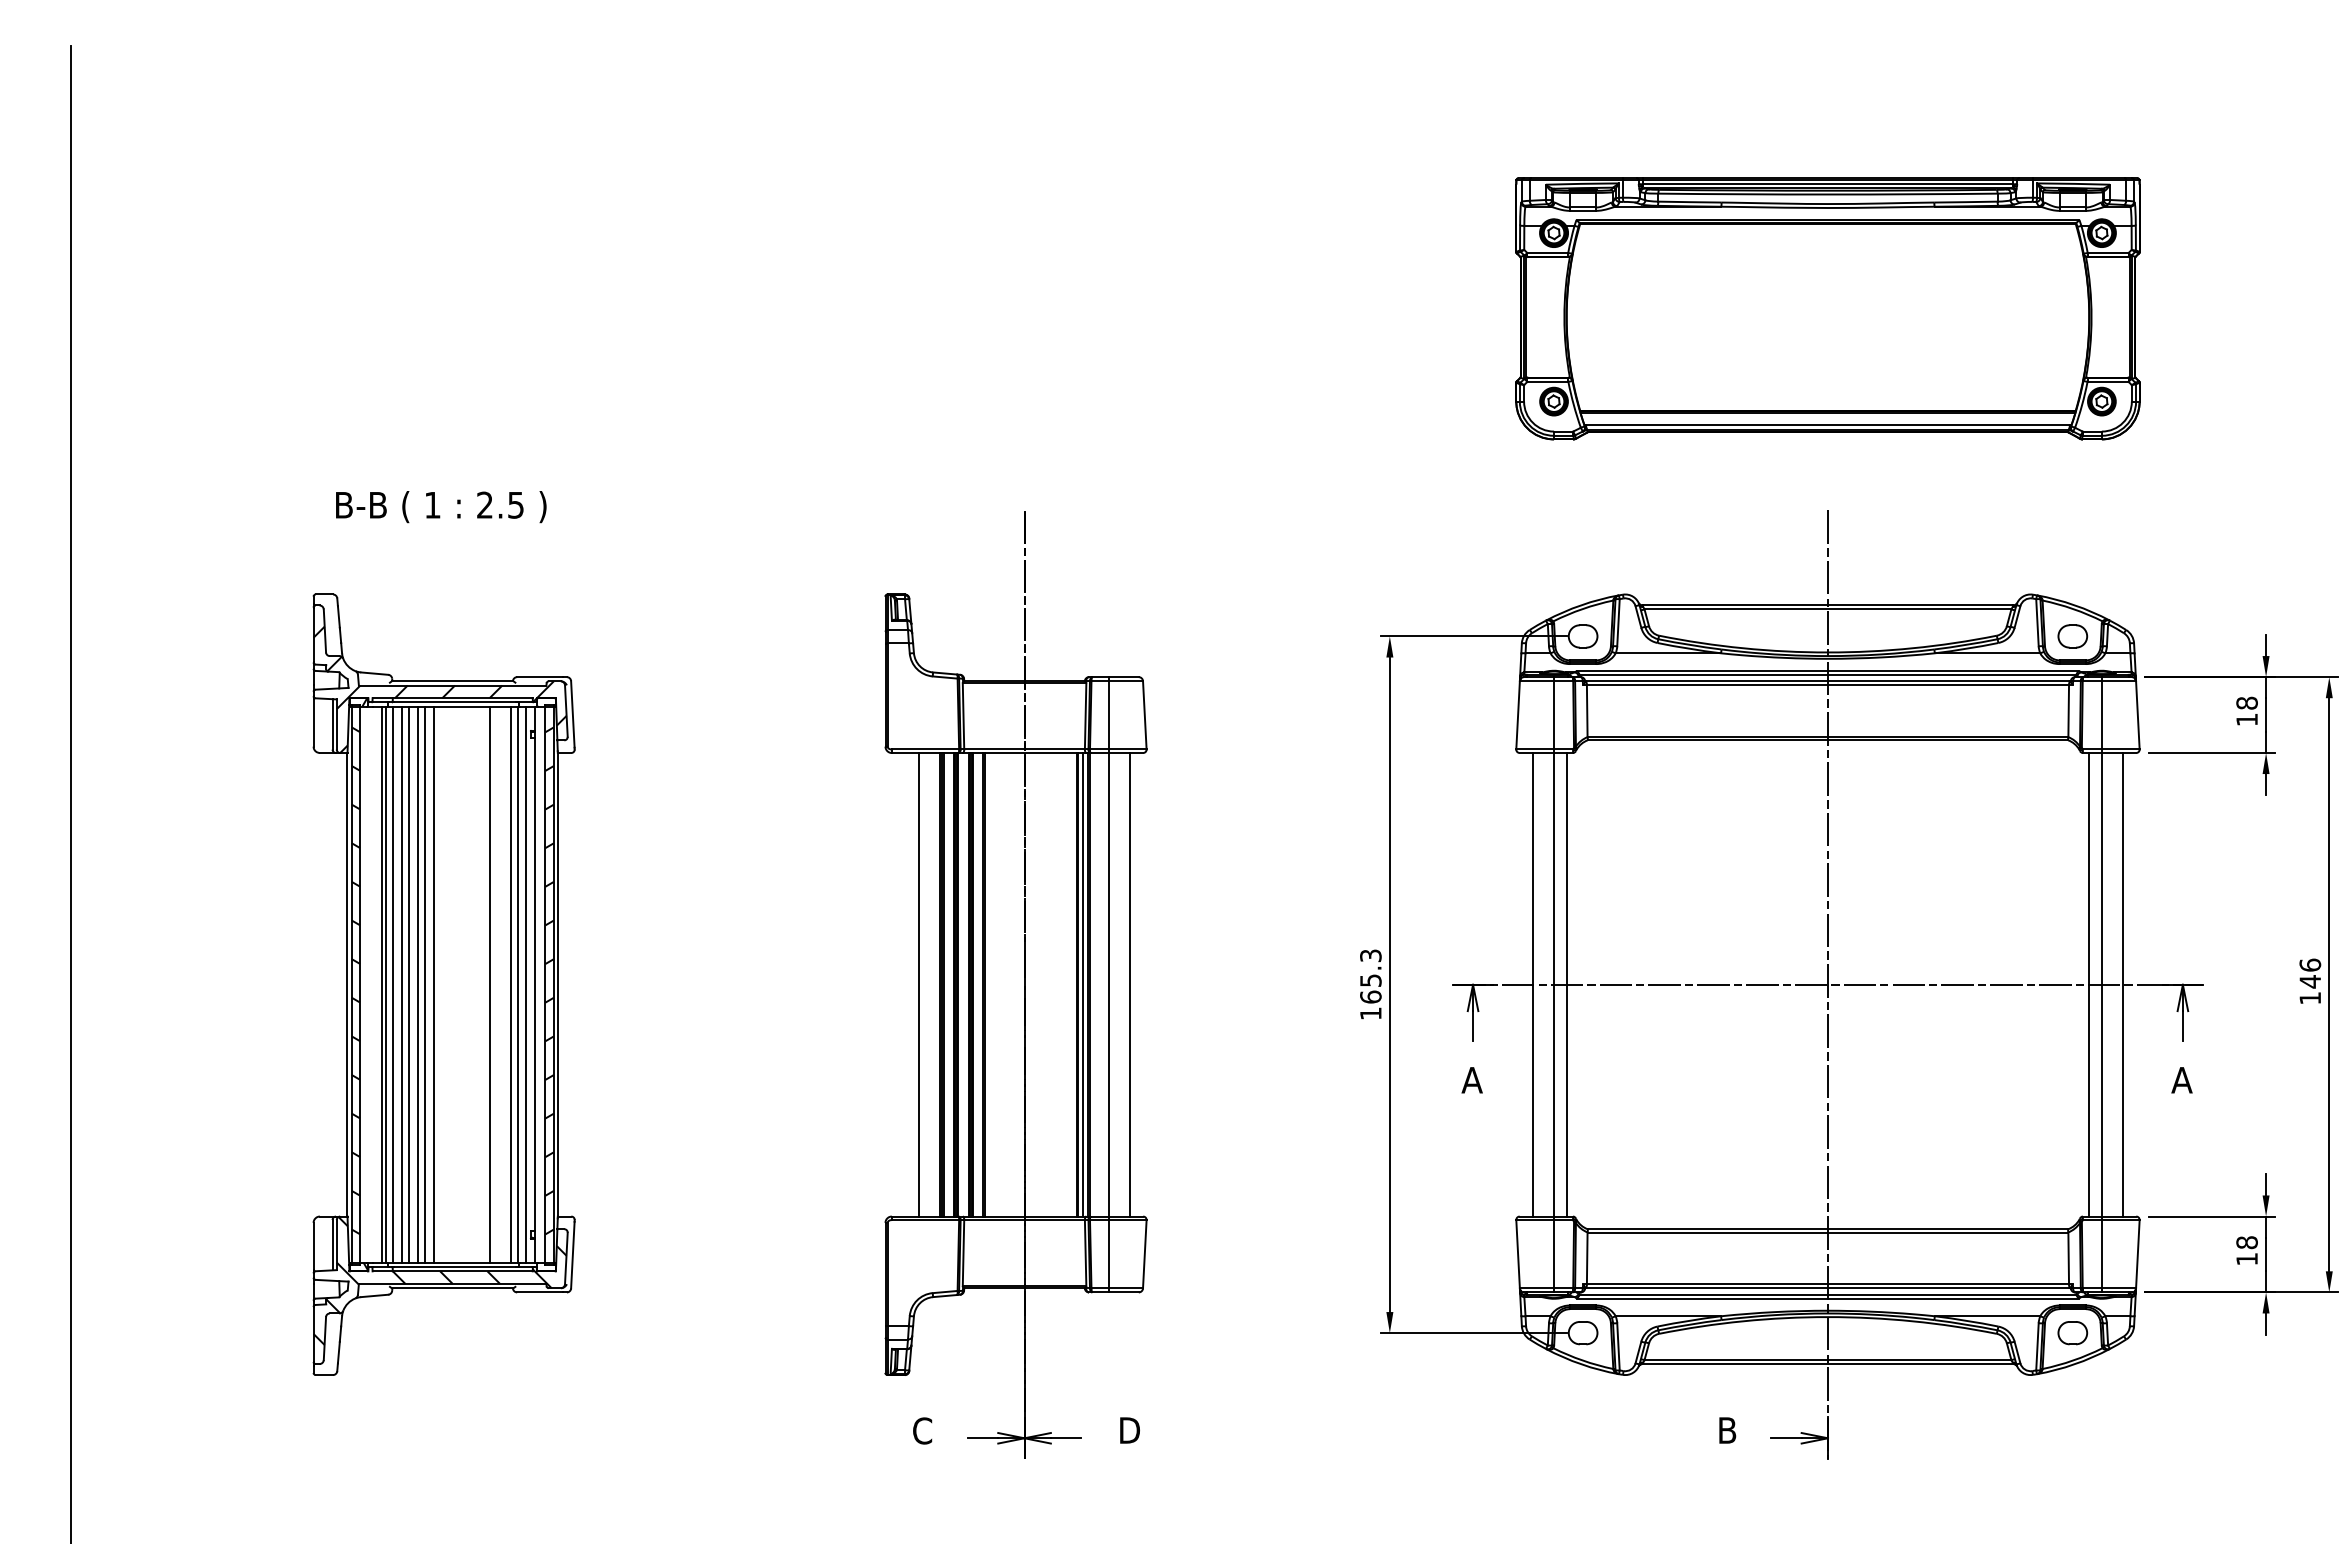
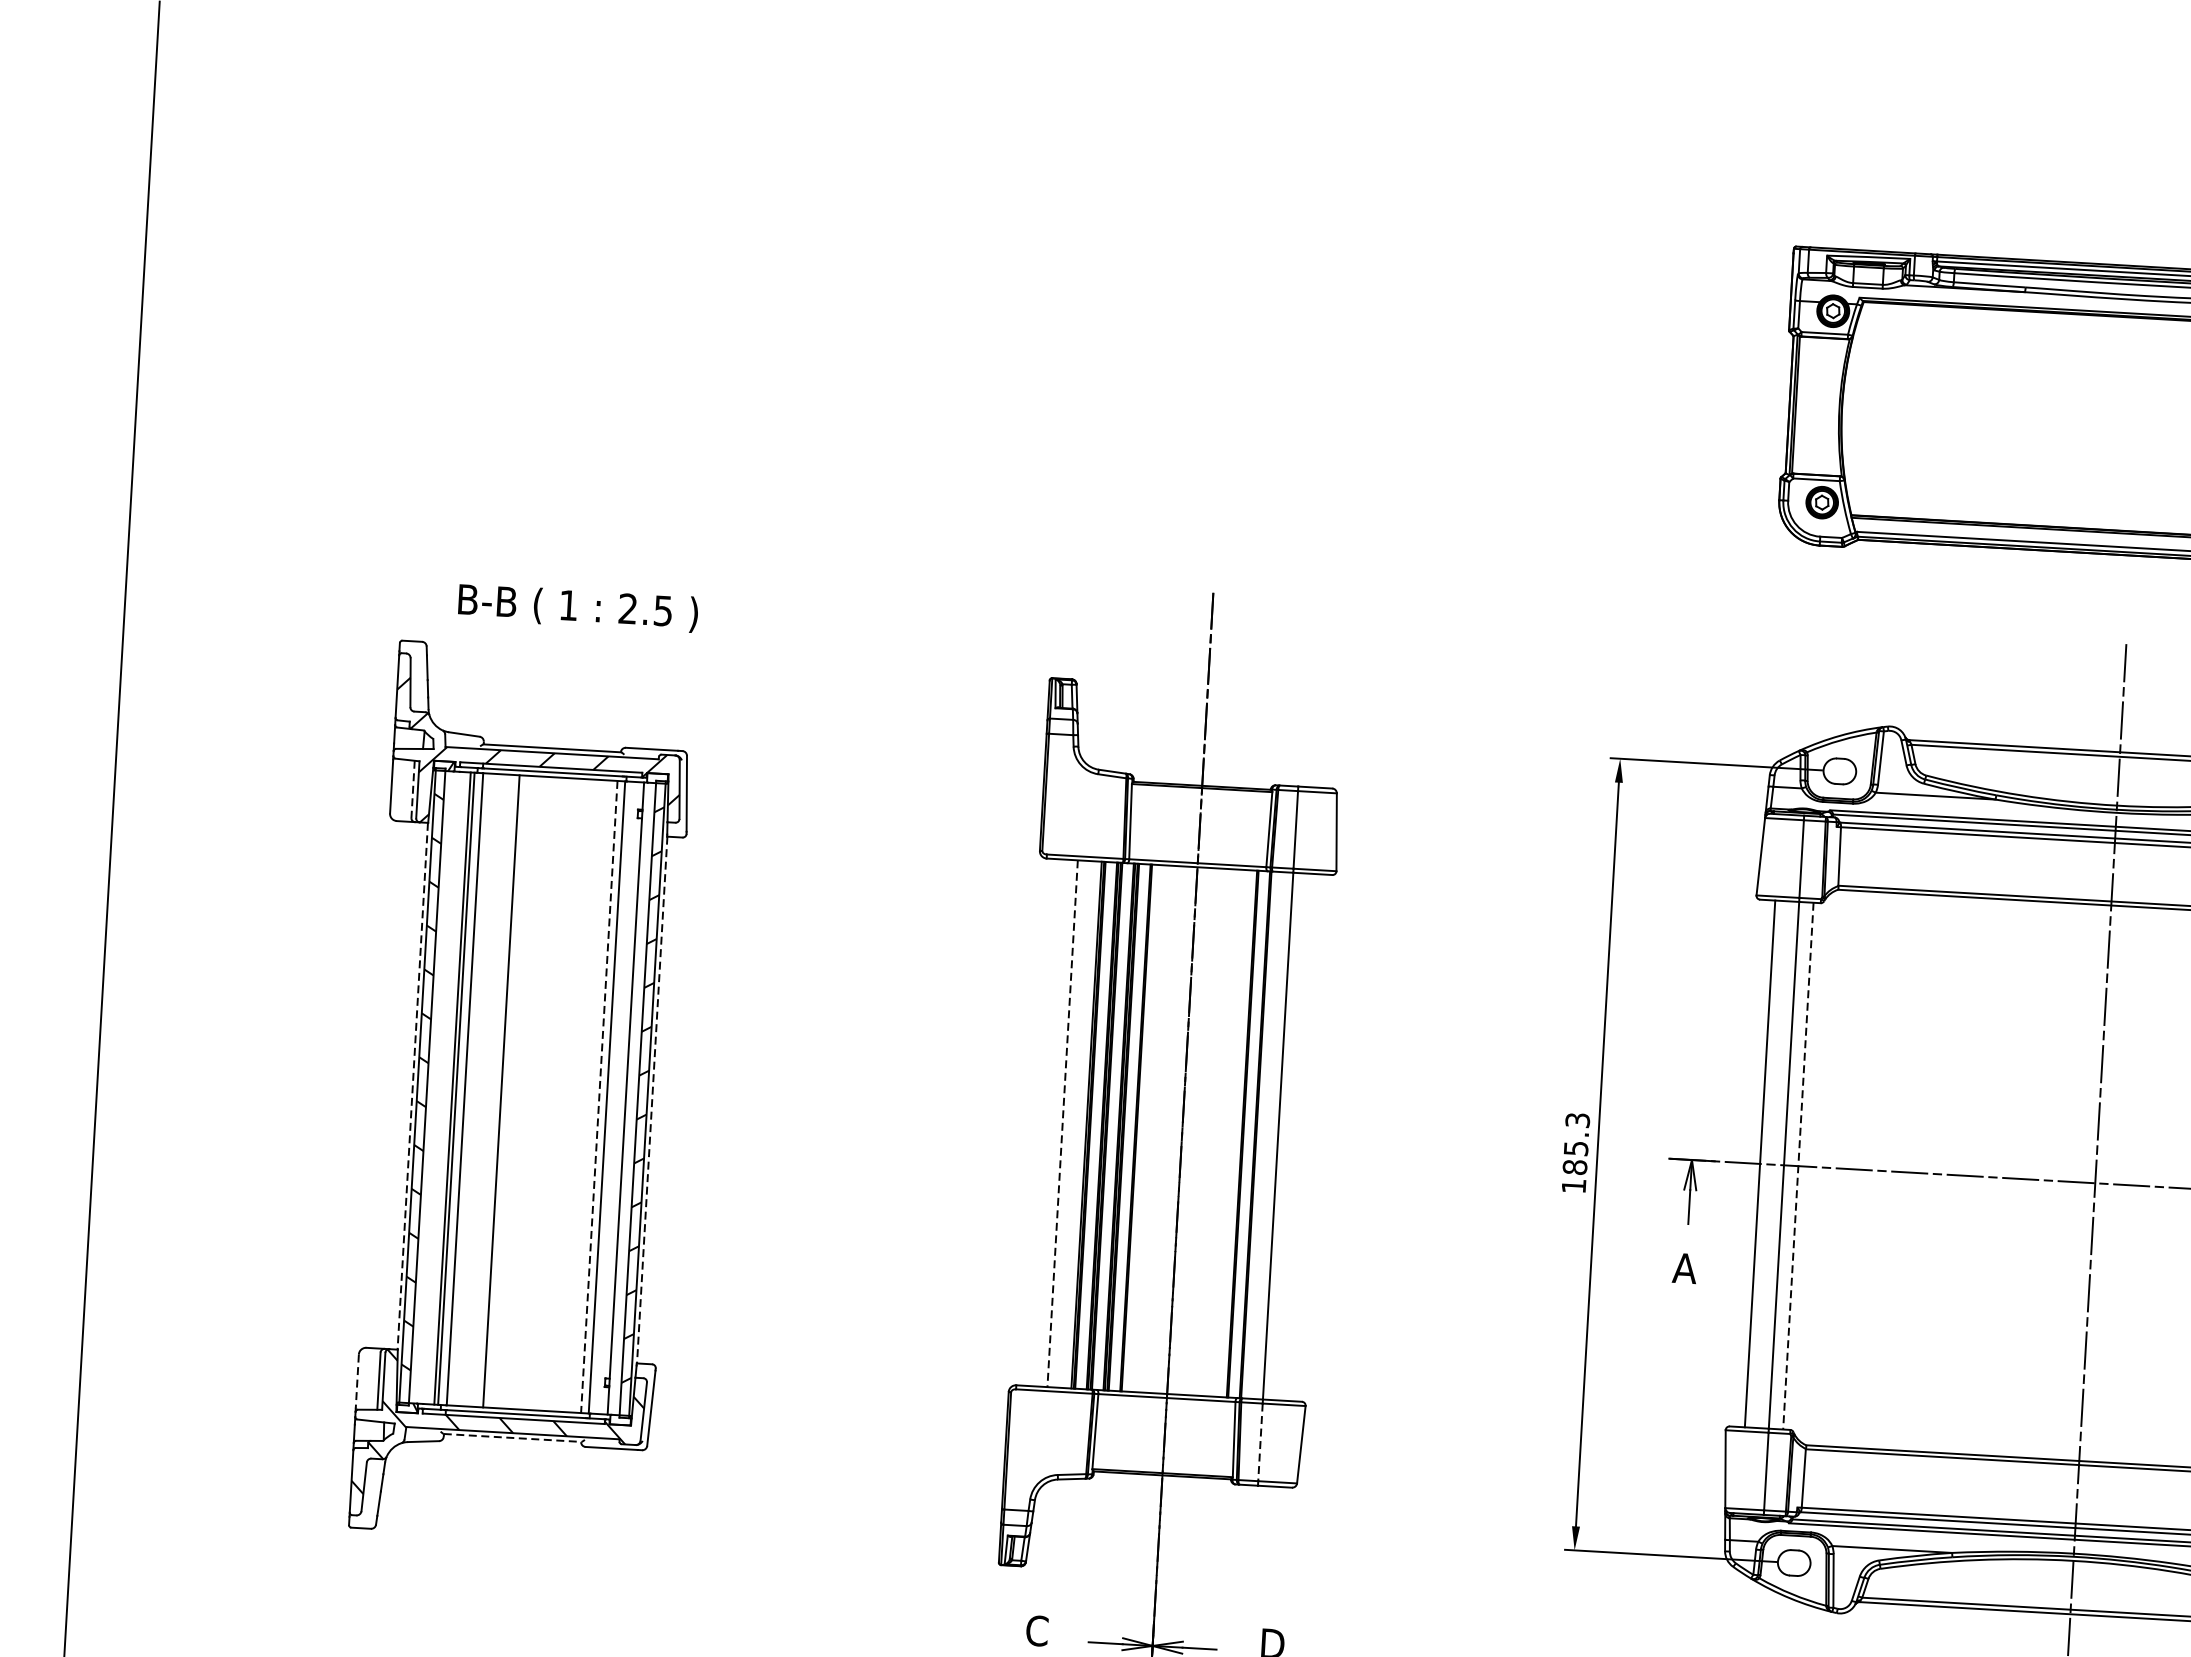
text: (441, 507) -> (578, 608), moved
line: (332, 724) -> (413, 789), solid -> dashed
line: (347, 984) -> (413, 1085), solid -> dashed
line: (401, 984) -> (474, 1089), removed
line: (409, 984) -> (483, 1090), removed
line: (417, 984) -> (492, 1090), removed
line: (433, 984) -> (510, 1091), removed
line: (490, 984) -> (575, 1095), removed
line: (525, 984) -> (615, 1097), removed
line: (558, 984) -> (652, 1099), solid -> dashed
line: (919, 984) -> (1062, 1123), solid -> dashed
line: (1083, 984) -> (1249, 1134), removed
line: (1129, 984) -> (1301, 1137), removed
line: (1566, 984) -> (1798, 1165), solid -> dashed
line: (511, 985) -> (599, 1097), solid -> dashed
text: (1370, 996) -> (1574, 1166), 165.3 -> 185.3
line: (313, 1246) -> (357, 1381), solid -> dashed
line: (1108, 1254) -> (1260, 1442), solid -> dashed
line: (452, 1288) -> (512, 1438), solid -> dashed

